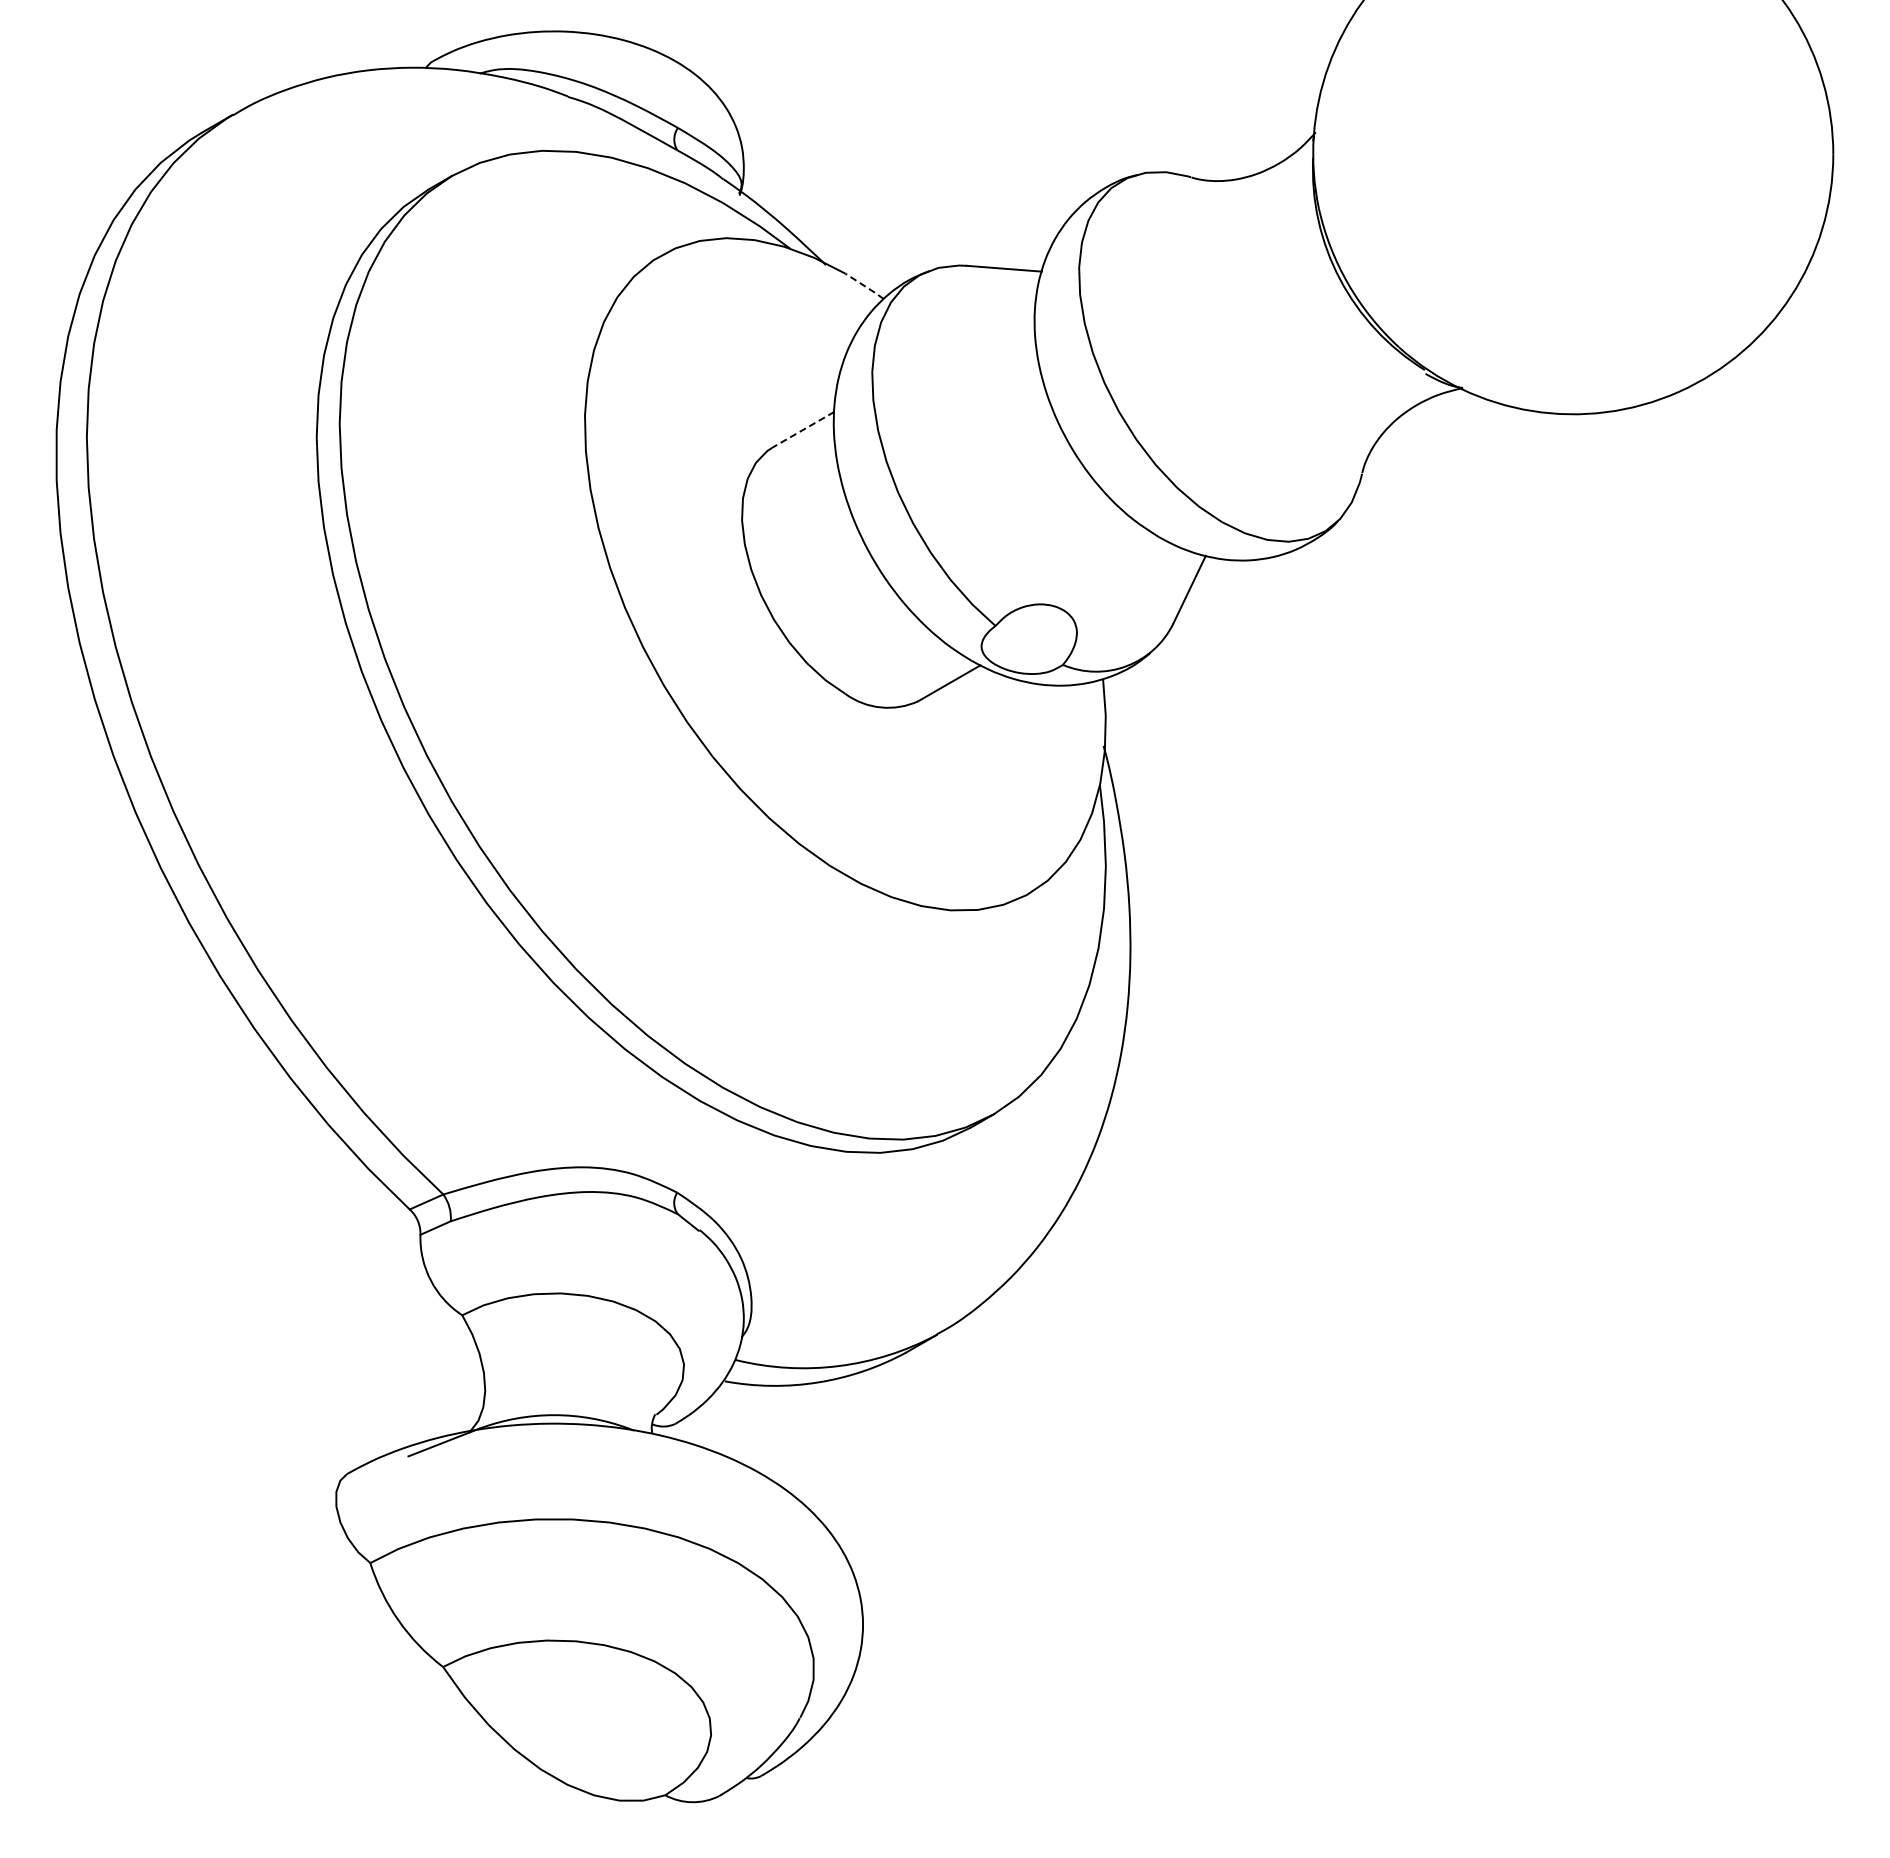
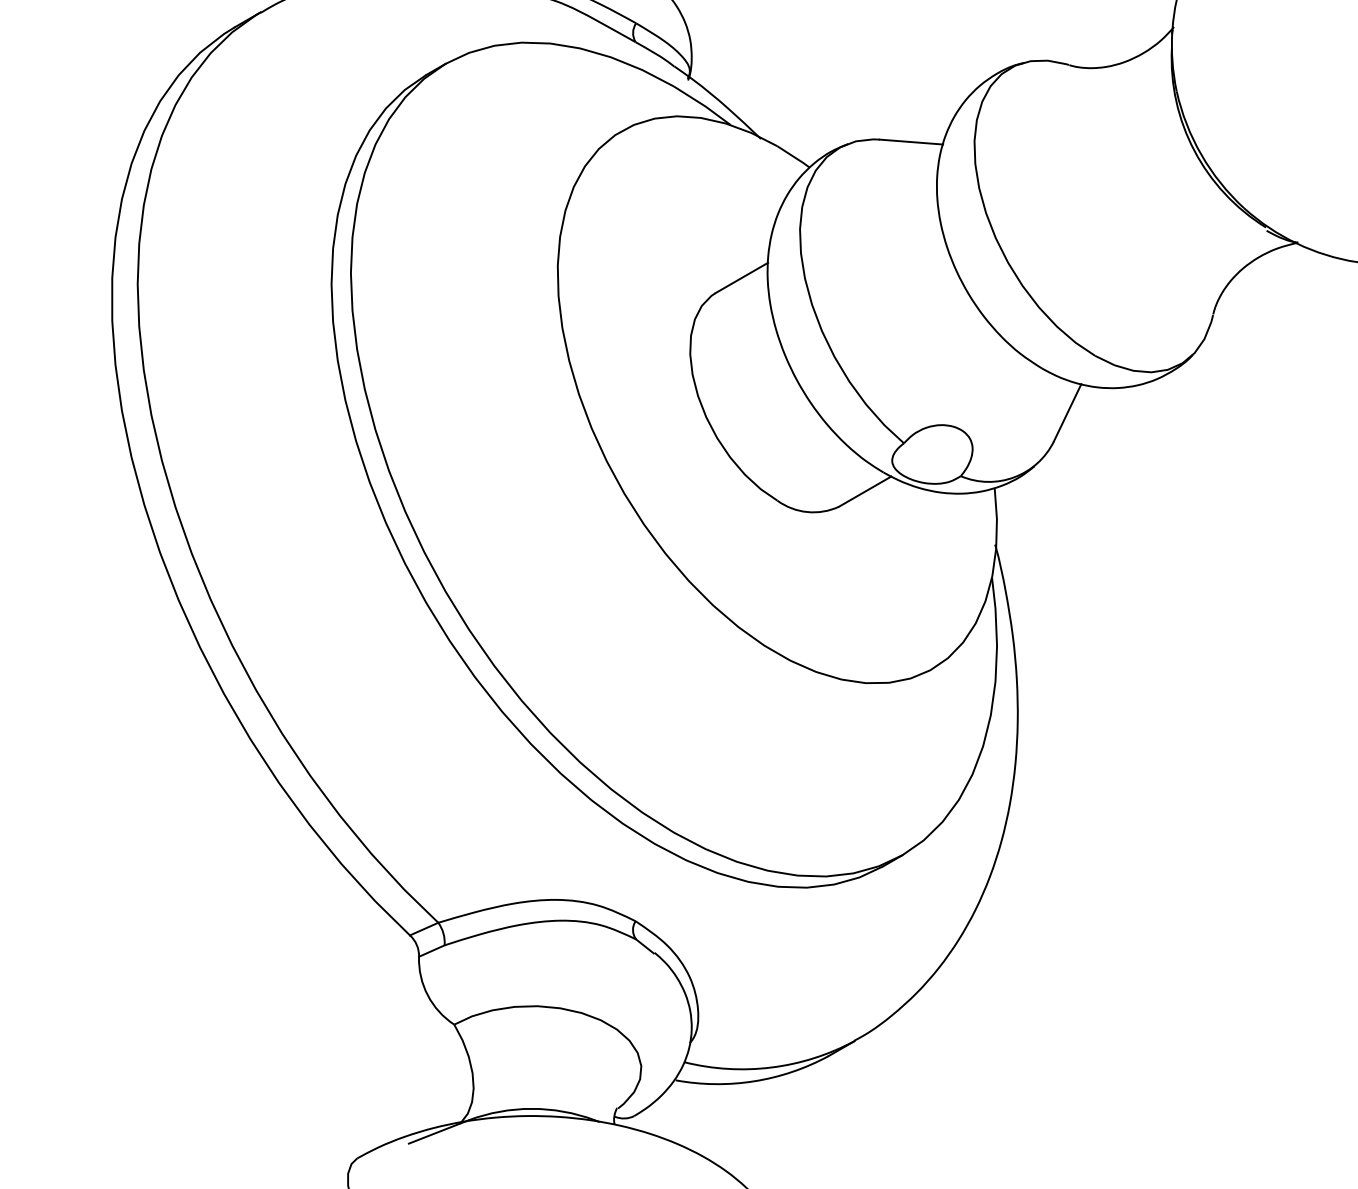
line: (865, 286) -> (794, 157), dashed -> solid
line: (803, 429) -> (742, 277), dashed -> solid

